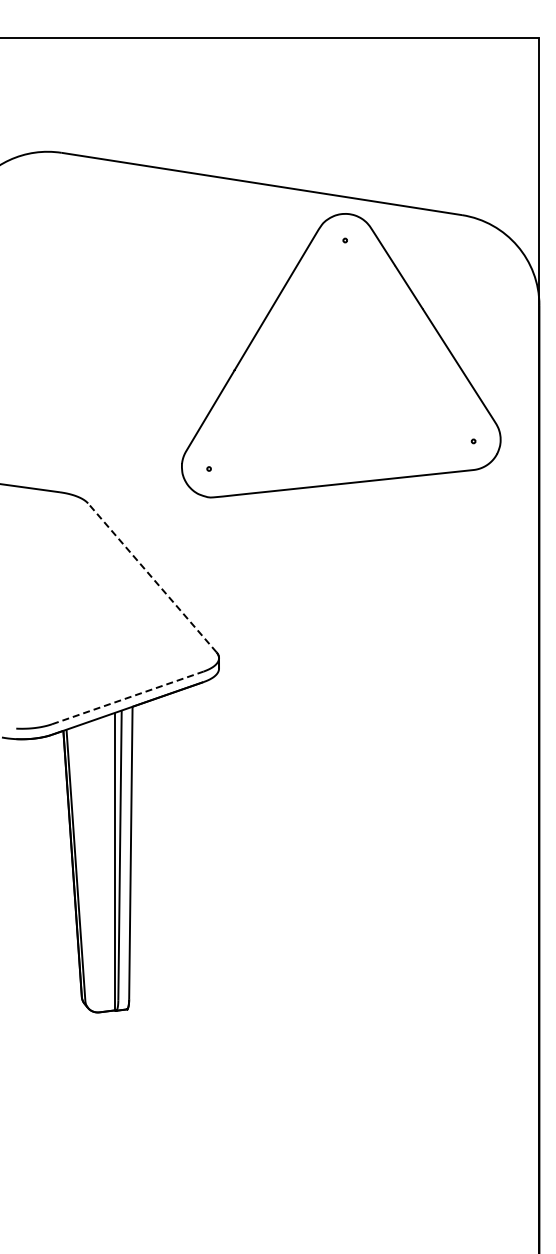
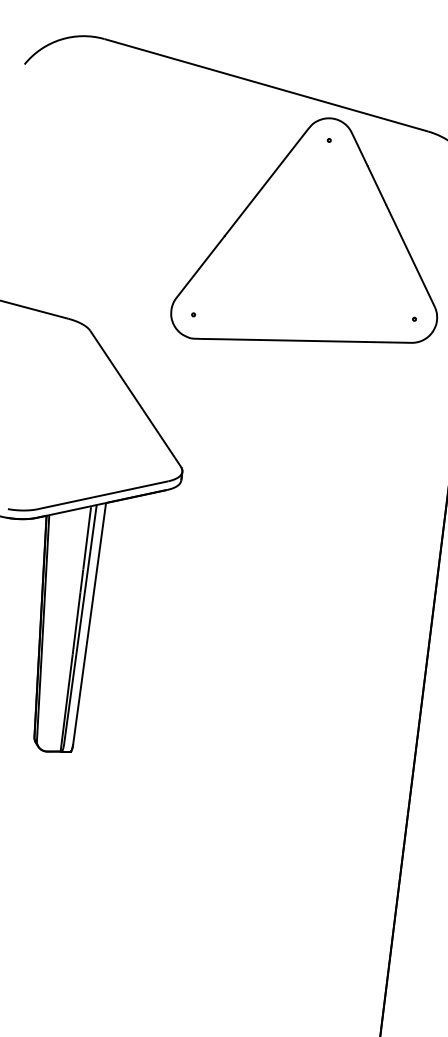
line: (152, 577) -> (135, 398), dashed -> solid
line: (128, 697) -> (103, 494), dashed -> solid

